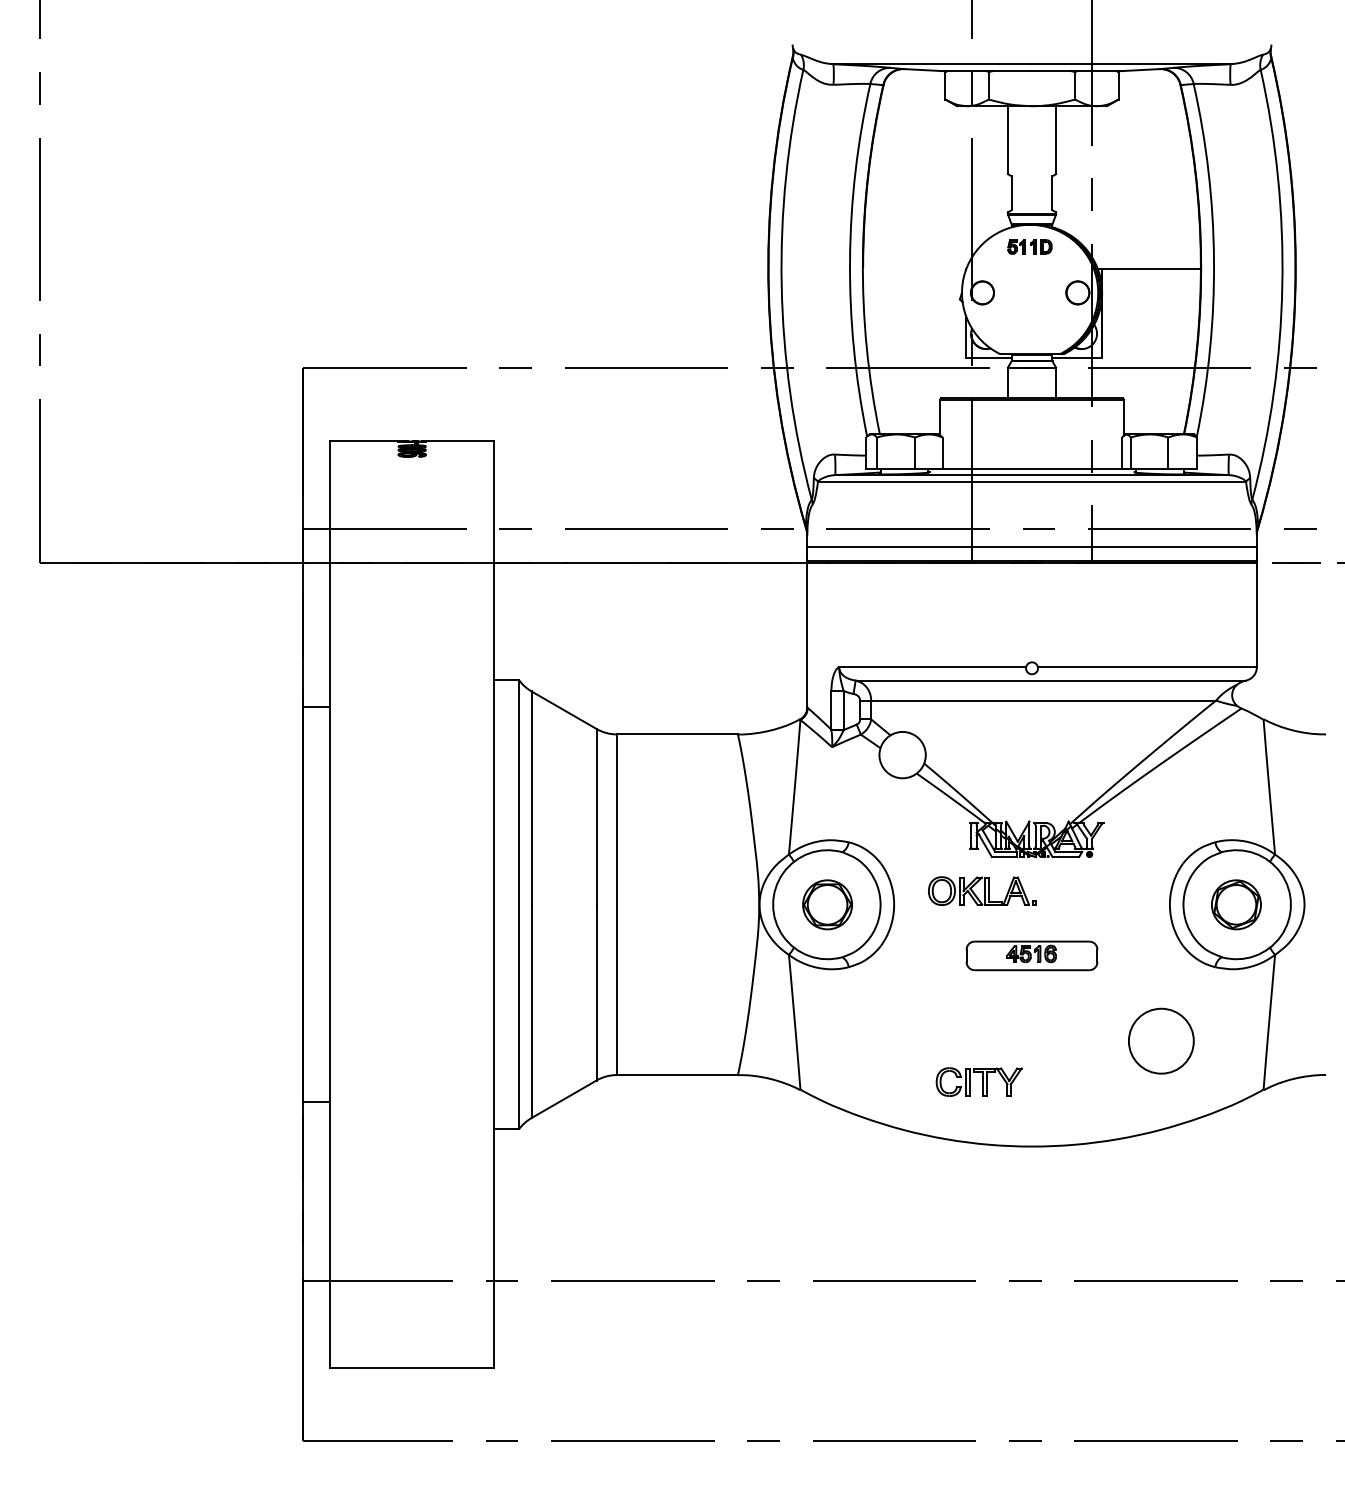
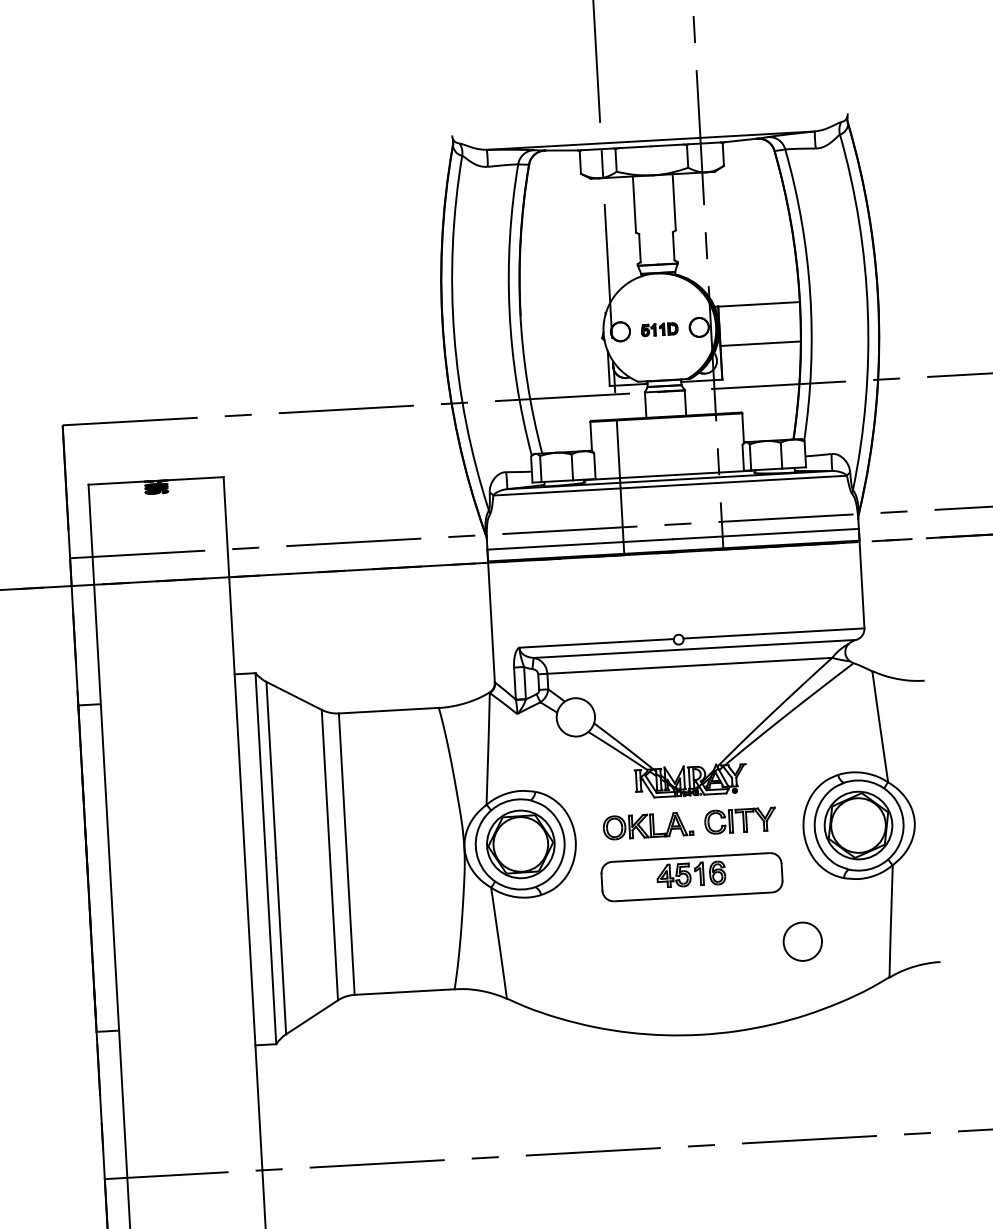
part: (1029, 246) -> (659, 329), moved
line: (1150, 316) -> (760, 343), added
part: (827, 904) -> (520, 844), size x1.67
part: (1236, 904) -> (858, 825), size x1.67
part: (1031, 955) -> (691, 876), size x1.67
circle: (1161, 1041) -> (802, 941), size x0.71
part: (978, 1081) -> (739, 820), moved

